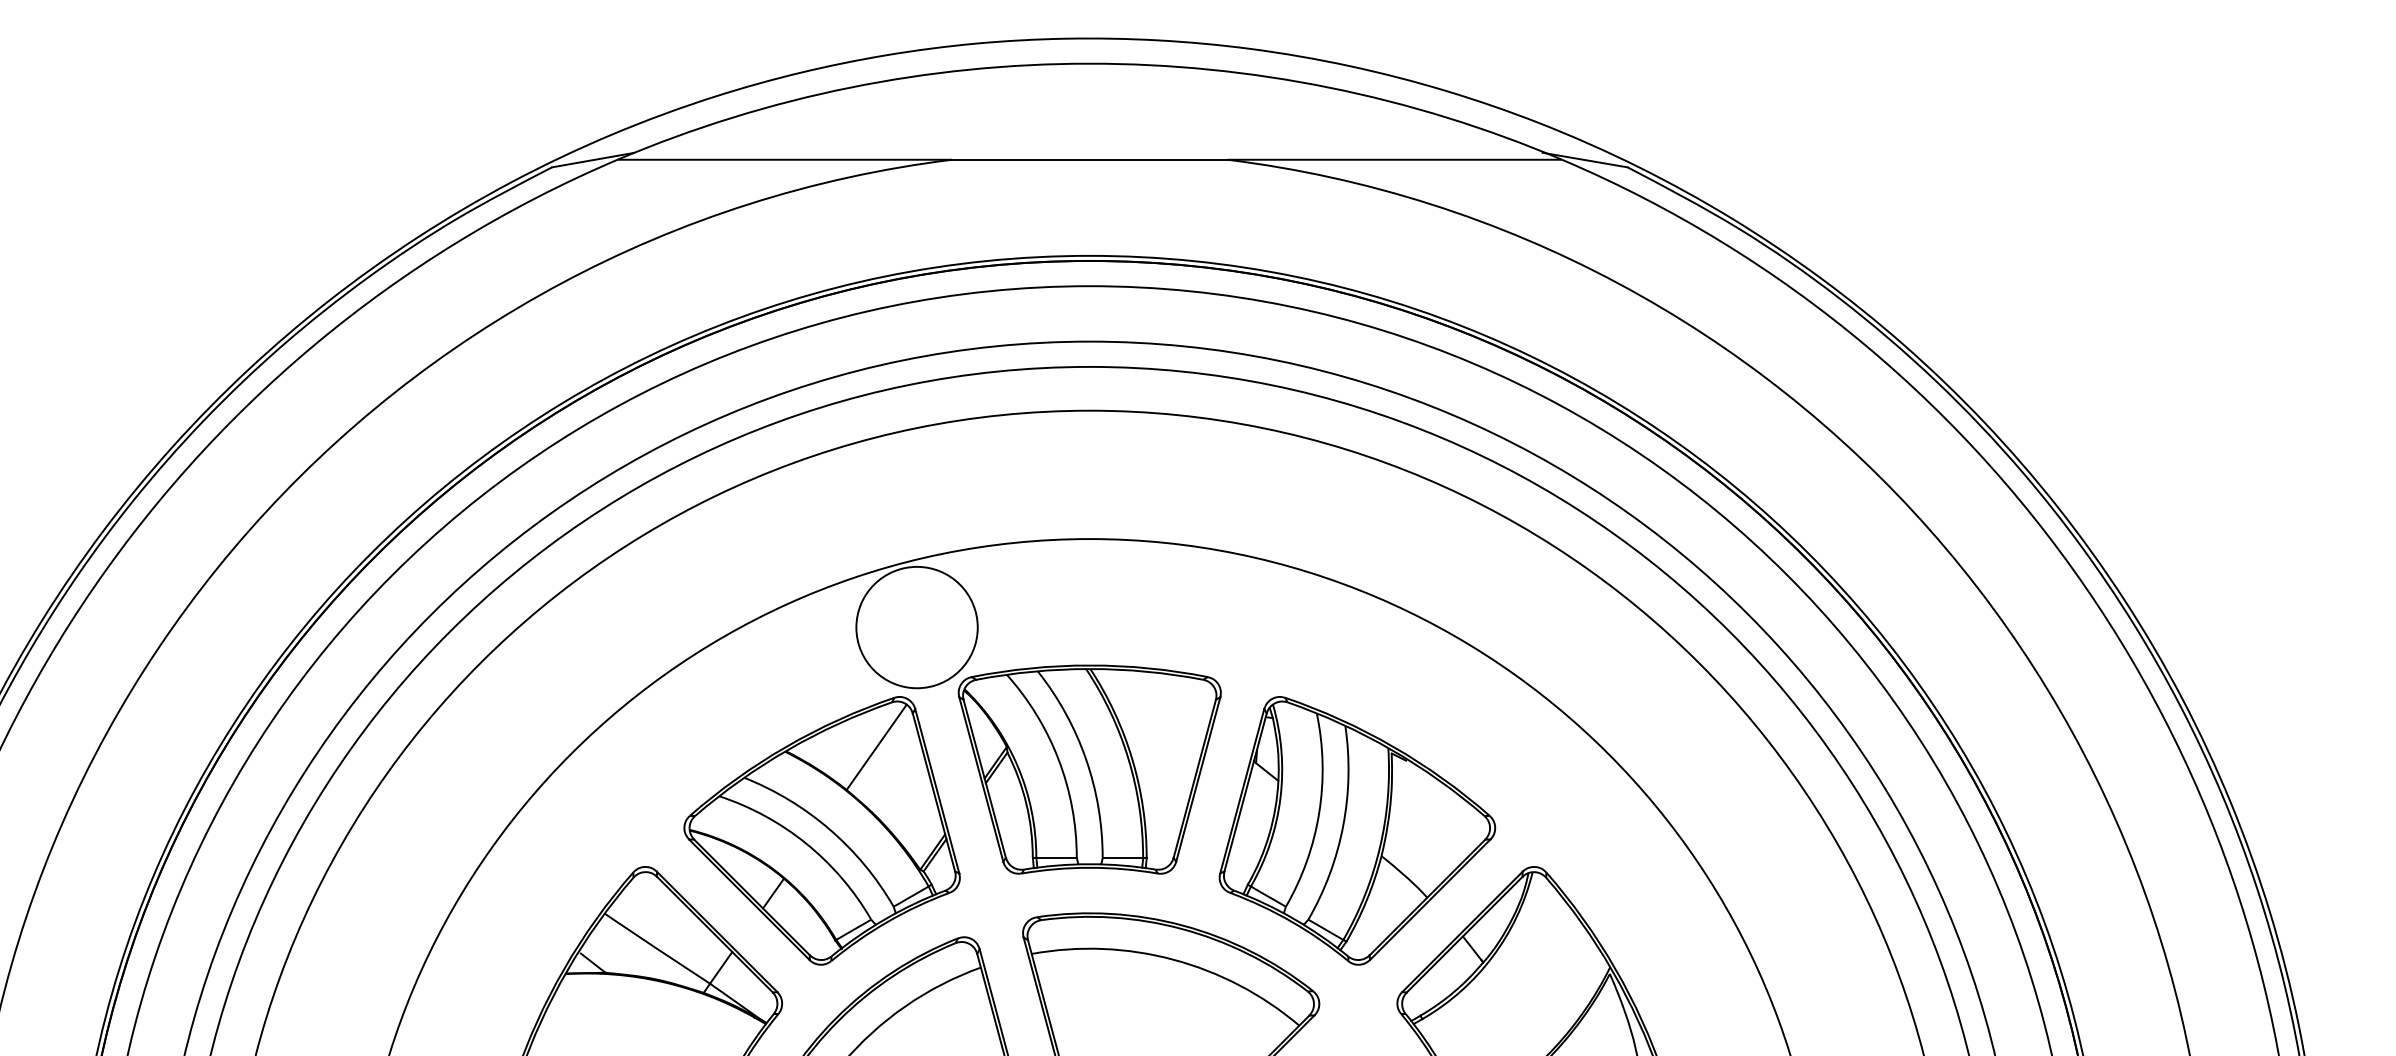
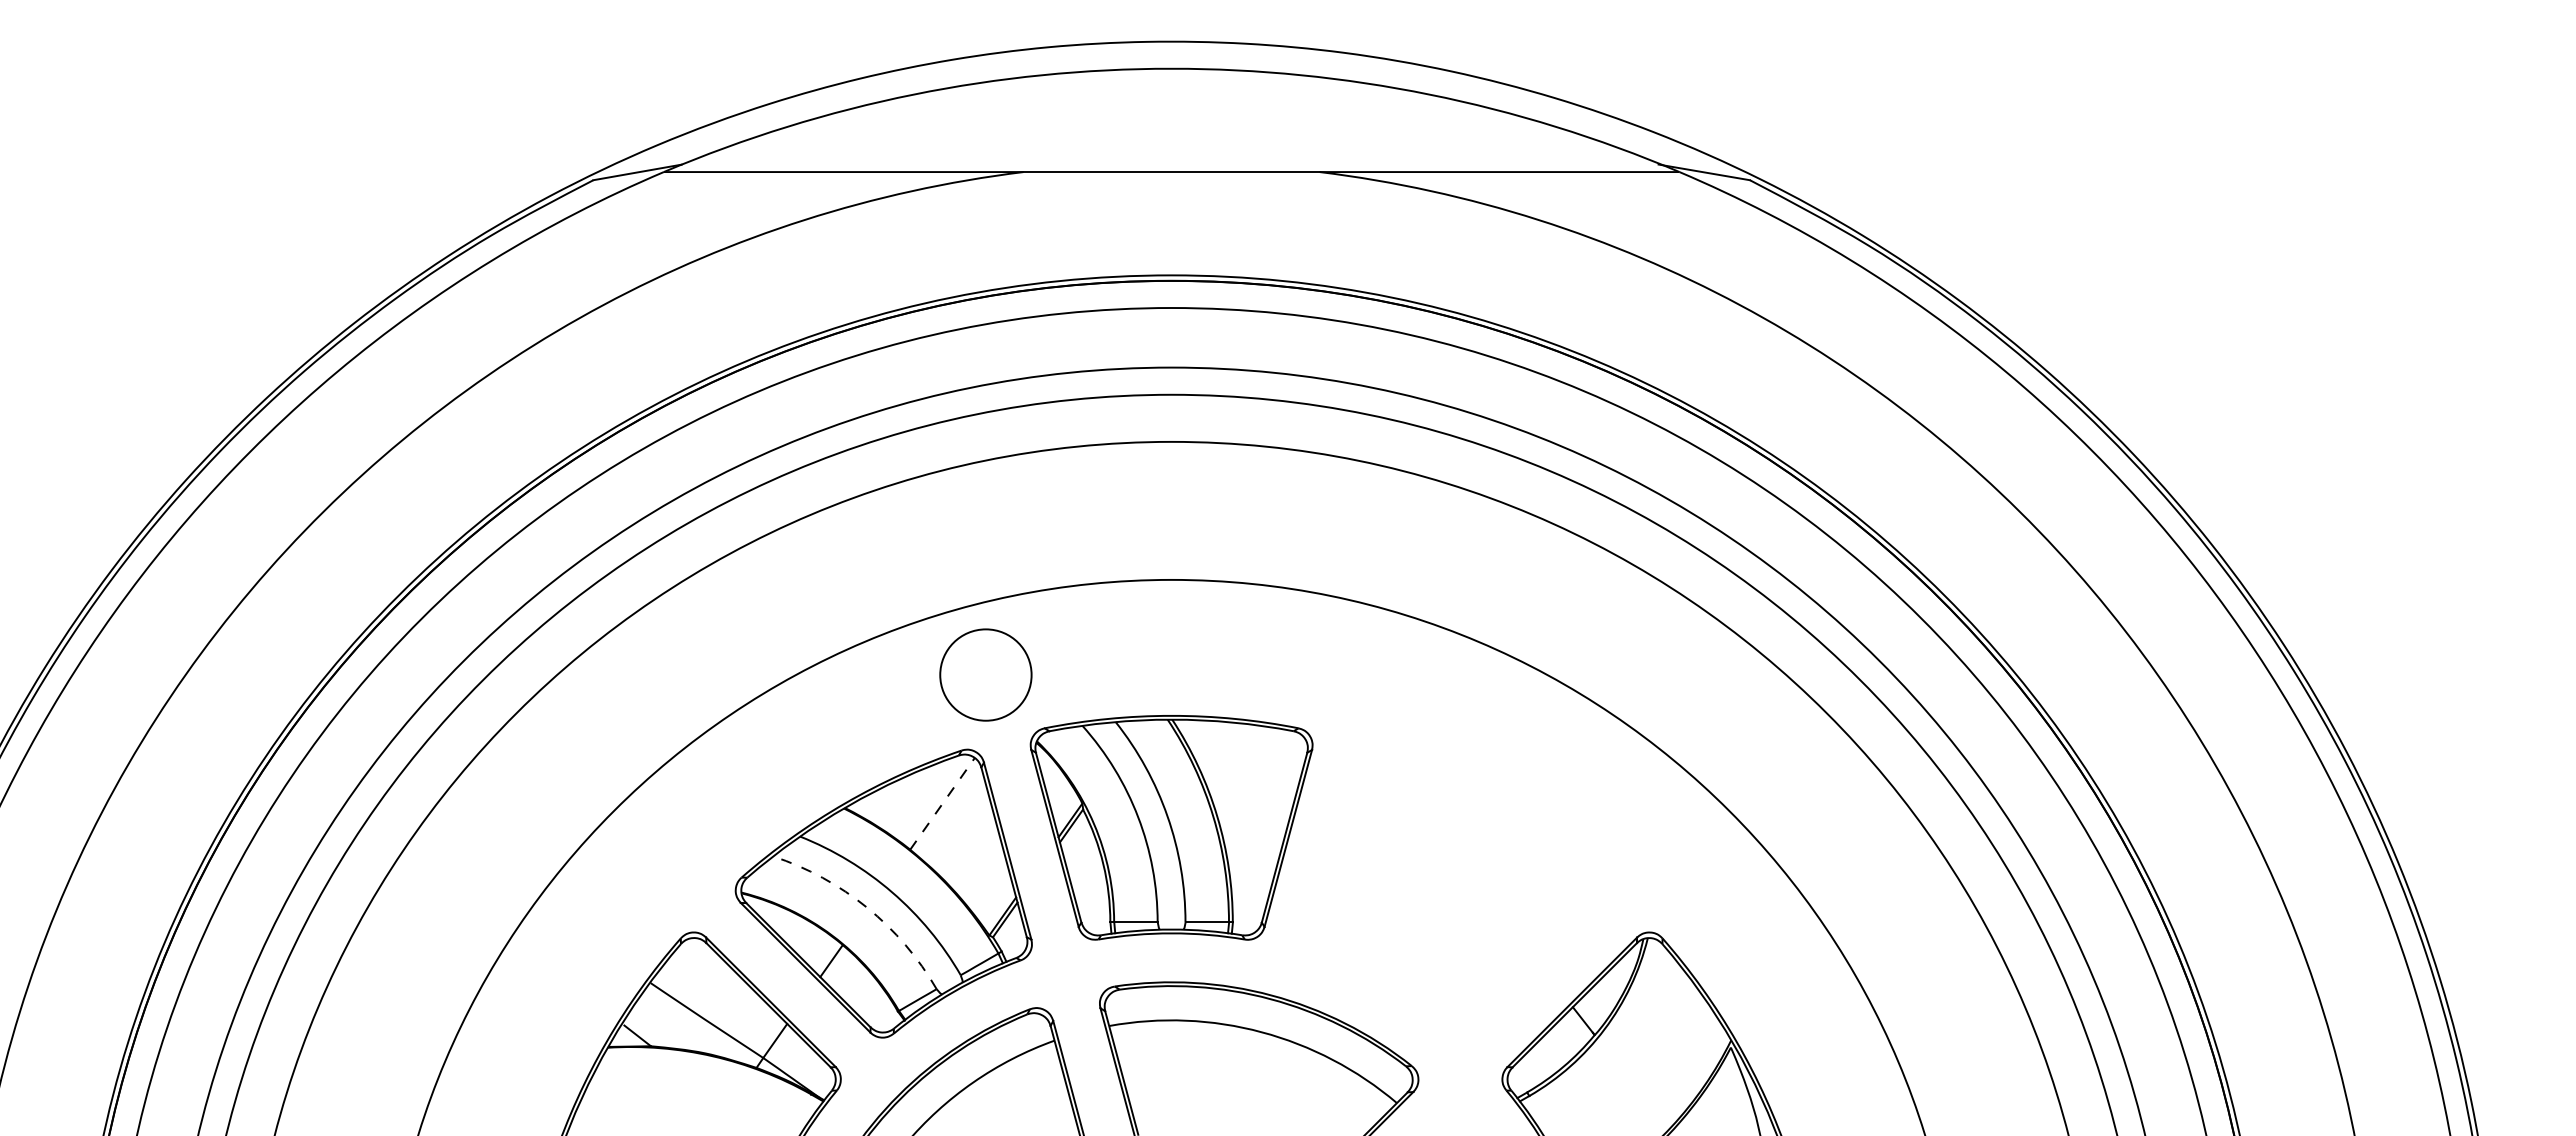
circle: (916, 627) -> (985, 674), size x0.7
line: (876, 747) -> (942, 803), solid -> dashed
part: (1357, 830) -> (1459, 893), removed
arc: (806, 843) -> (867, 907), solid -> dashed

